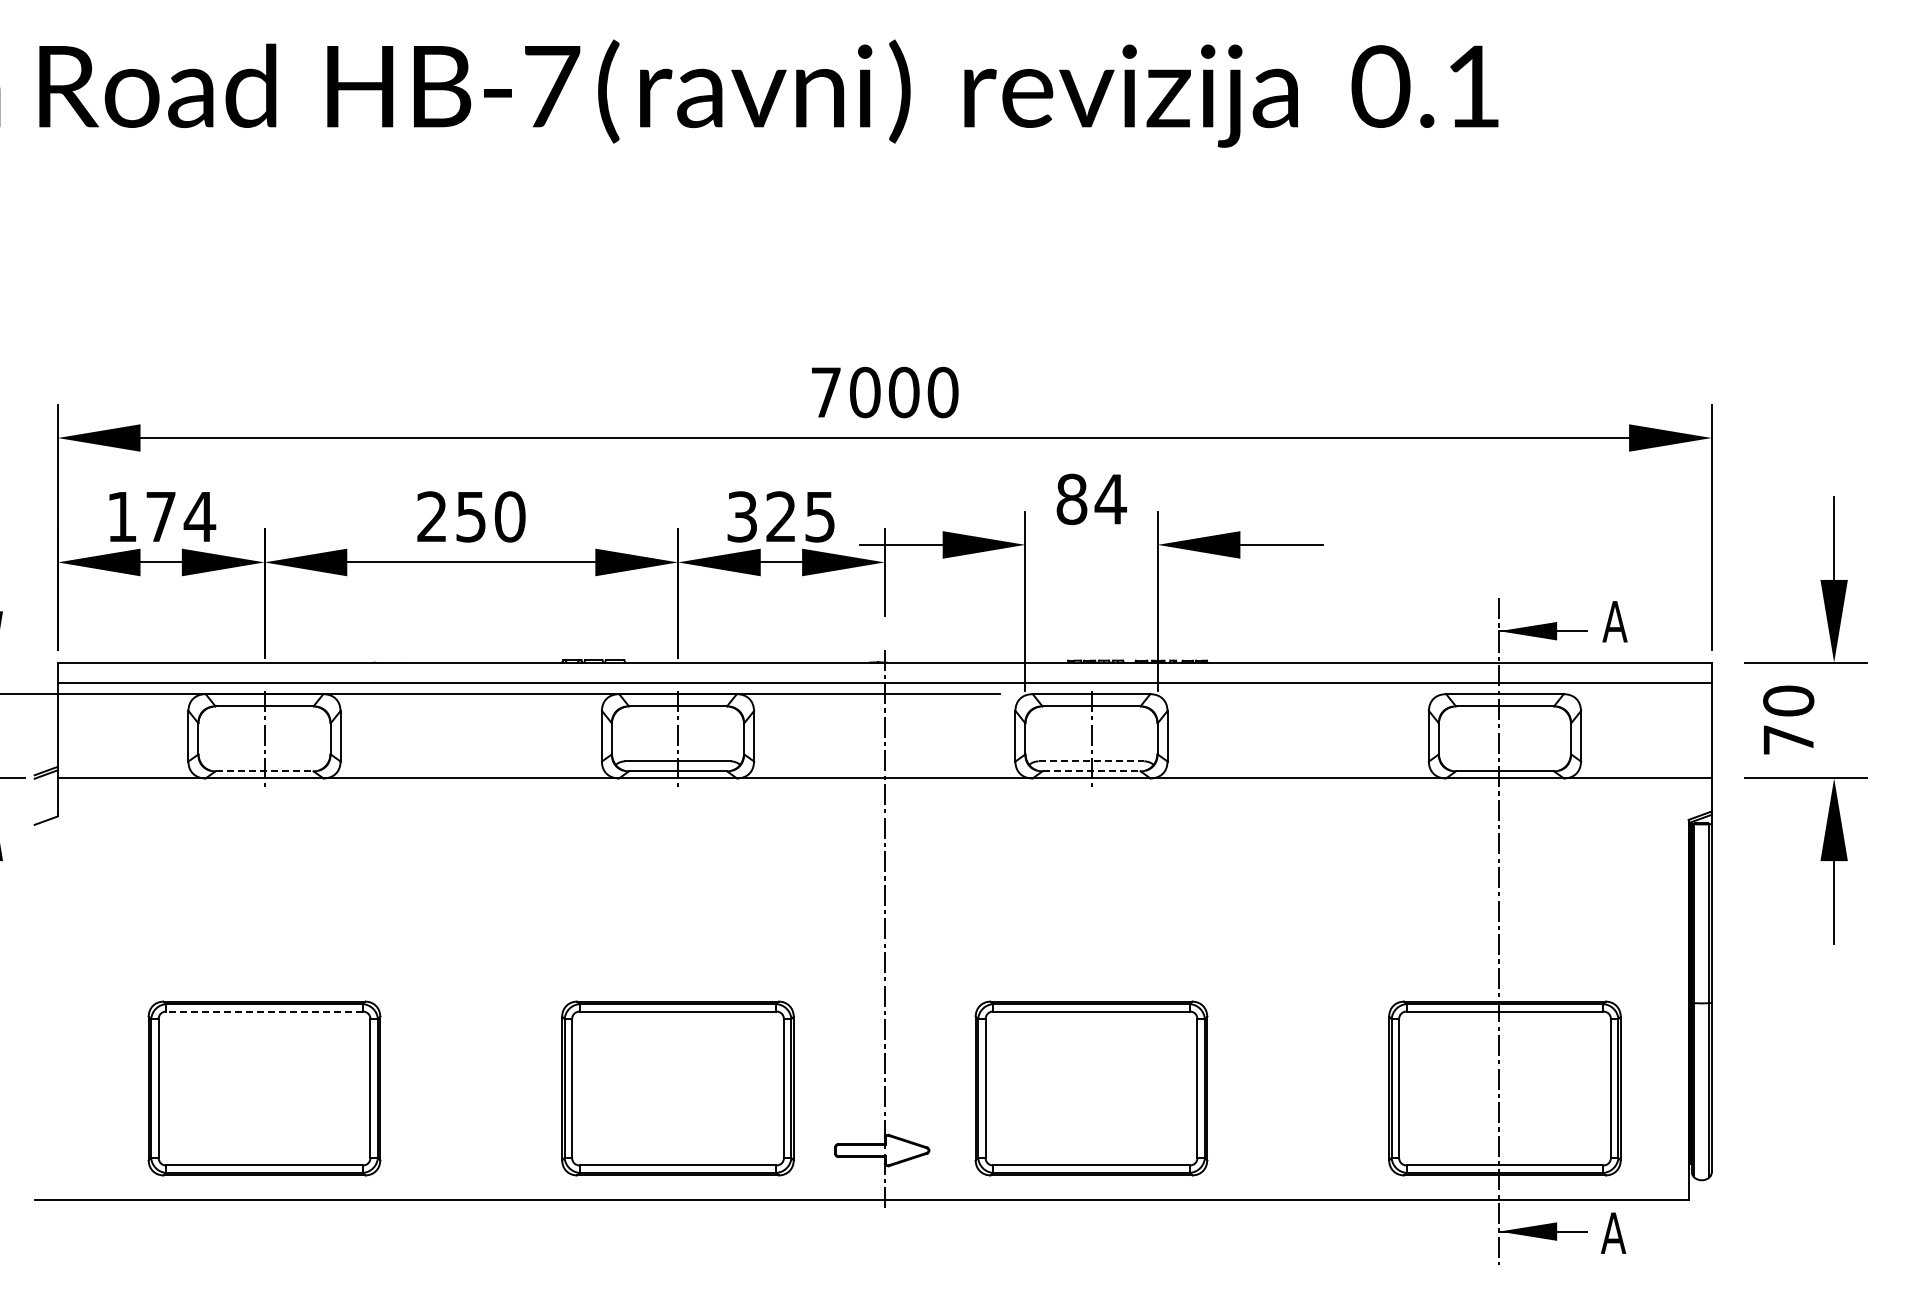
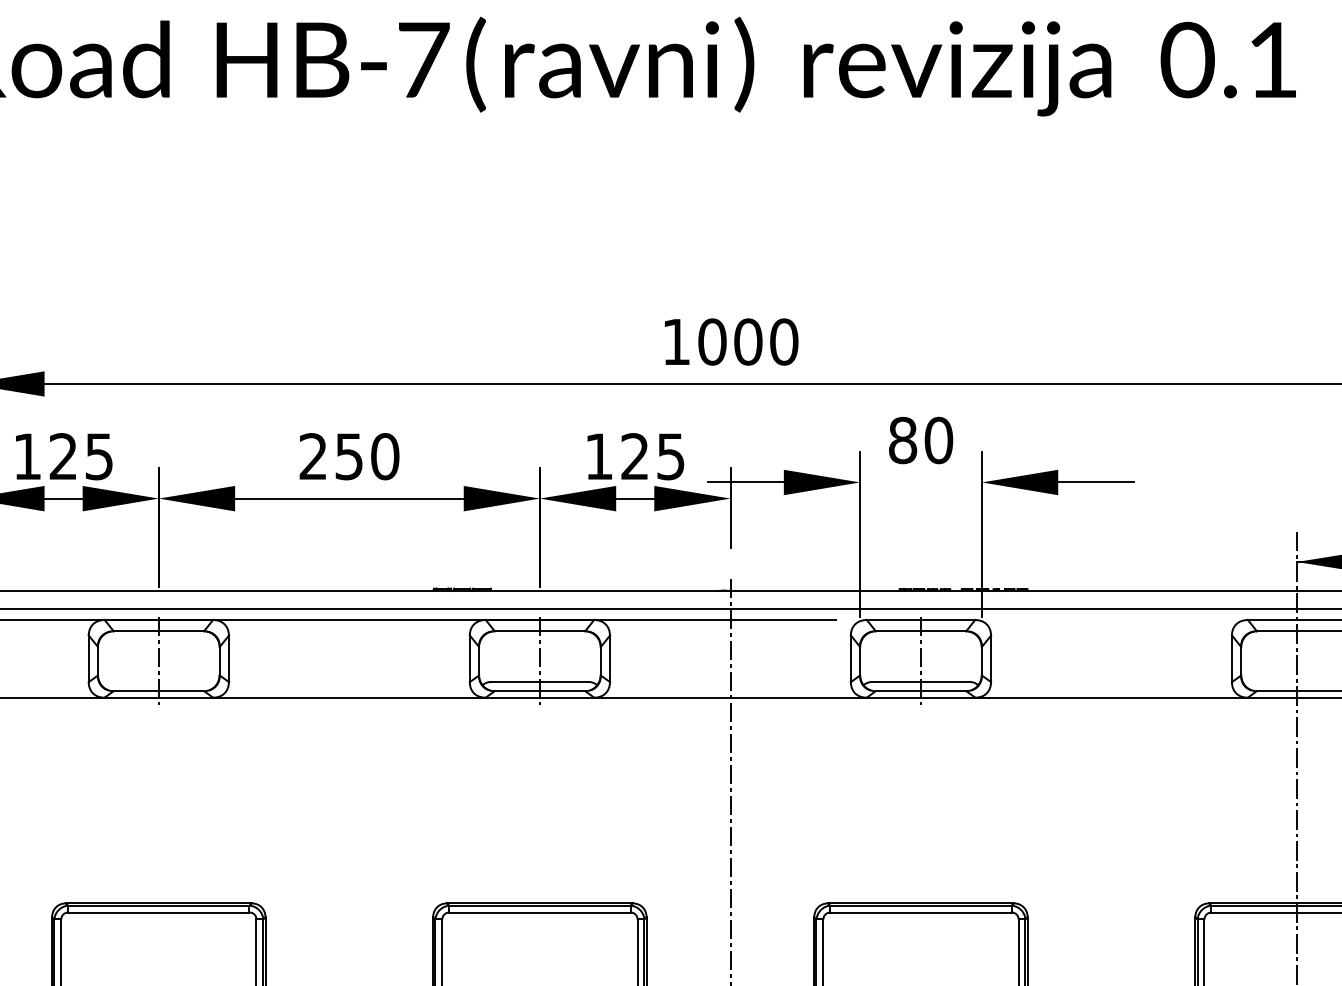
text: (826, 392) -> (676, 342), 7000 -> 1000
text: (1110, 499) -> (938, 440), 84 -> 80
text: (181, 516) -> (82, 456), 174 -> 125
text: (741, 516) -> (598, 456), 325 -> 125
line: (1091, 761) -> (920, 682), dashed -> solid
line: (264, 771) -> (158, 691), dashed -> solid
line: (1091, 771) -> (920, 691), dashed -> solid
line: (263, 1011) -> (157, 912), dashed -> solid

